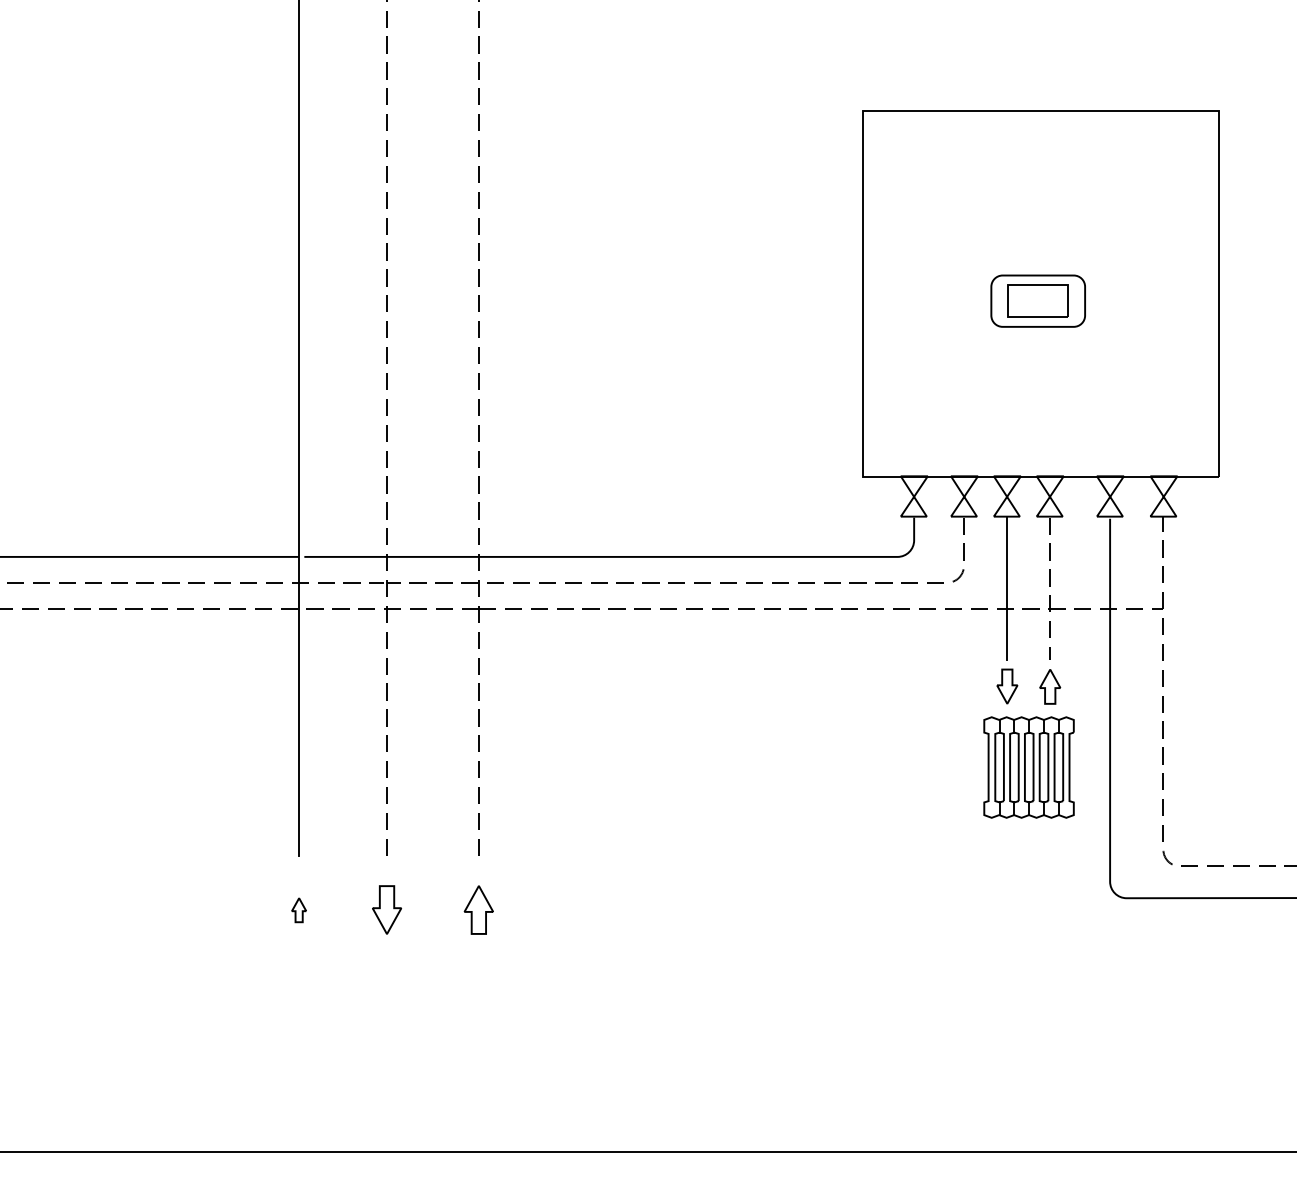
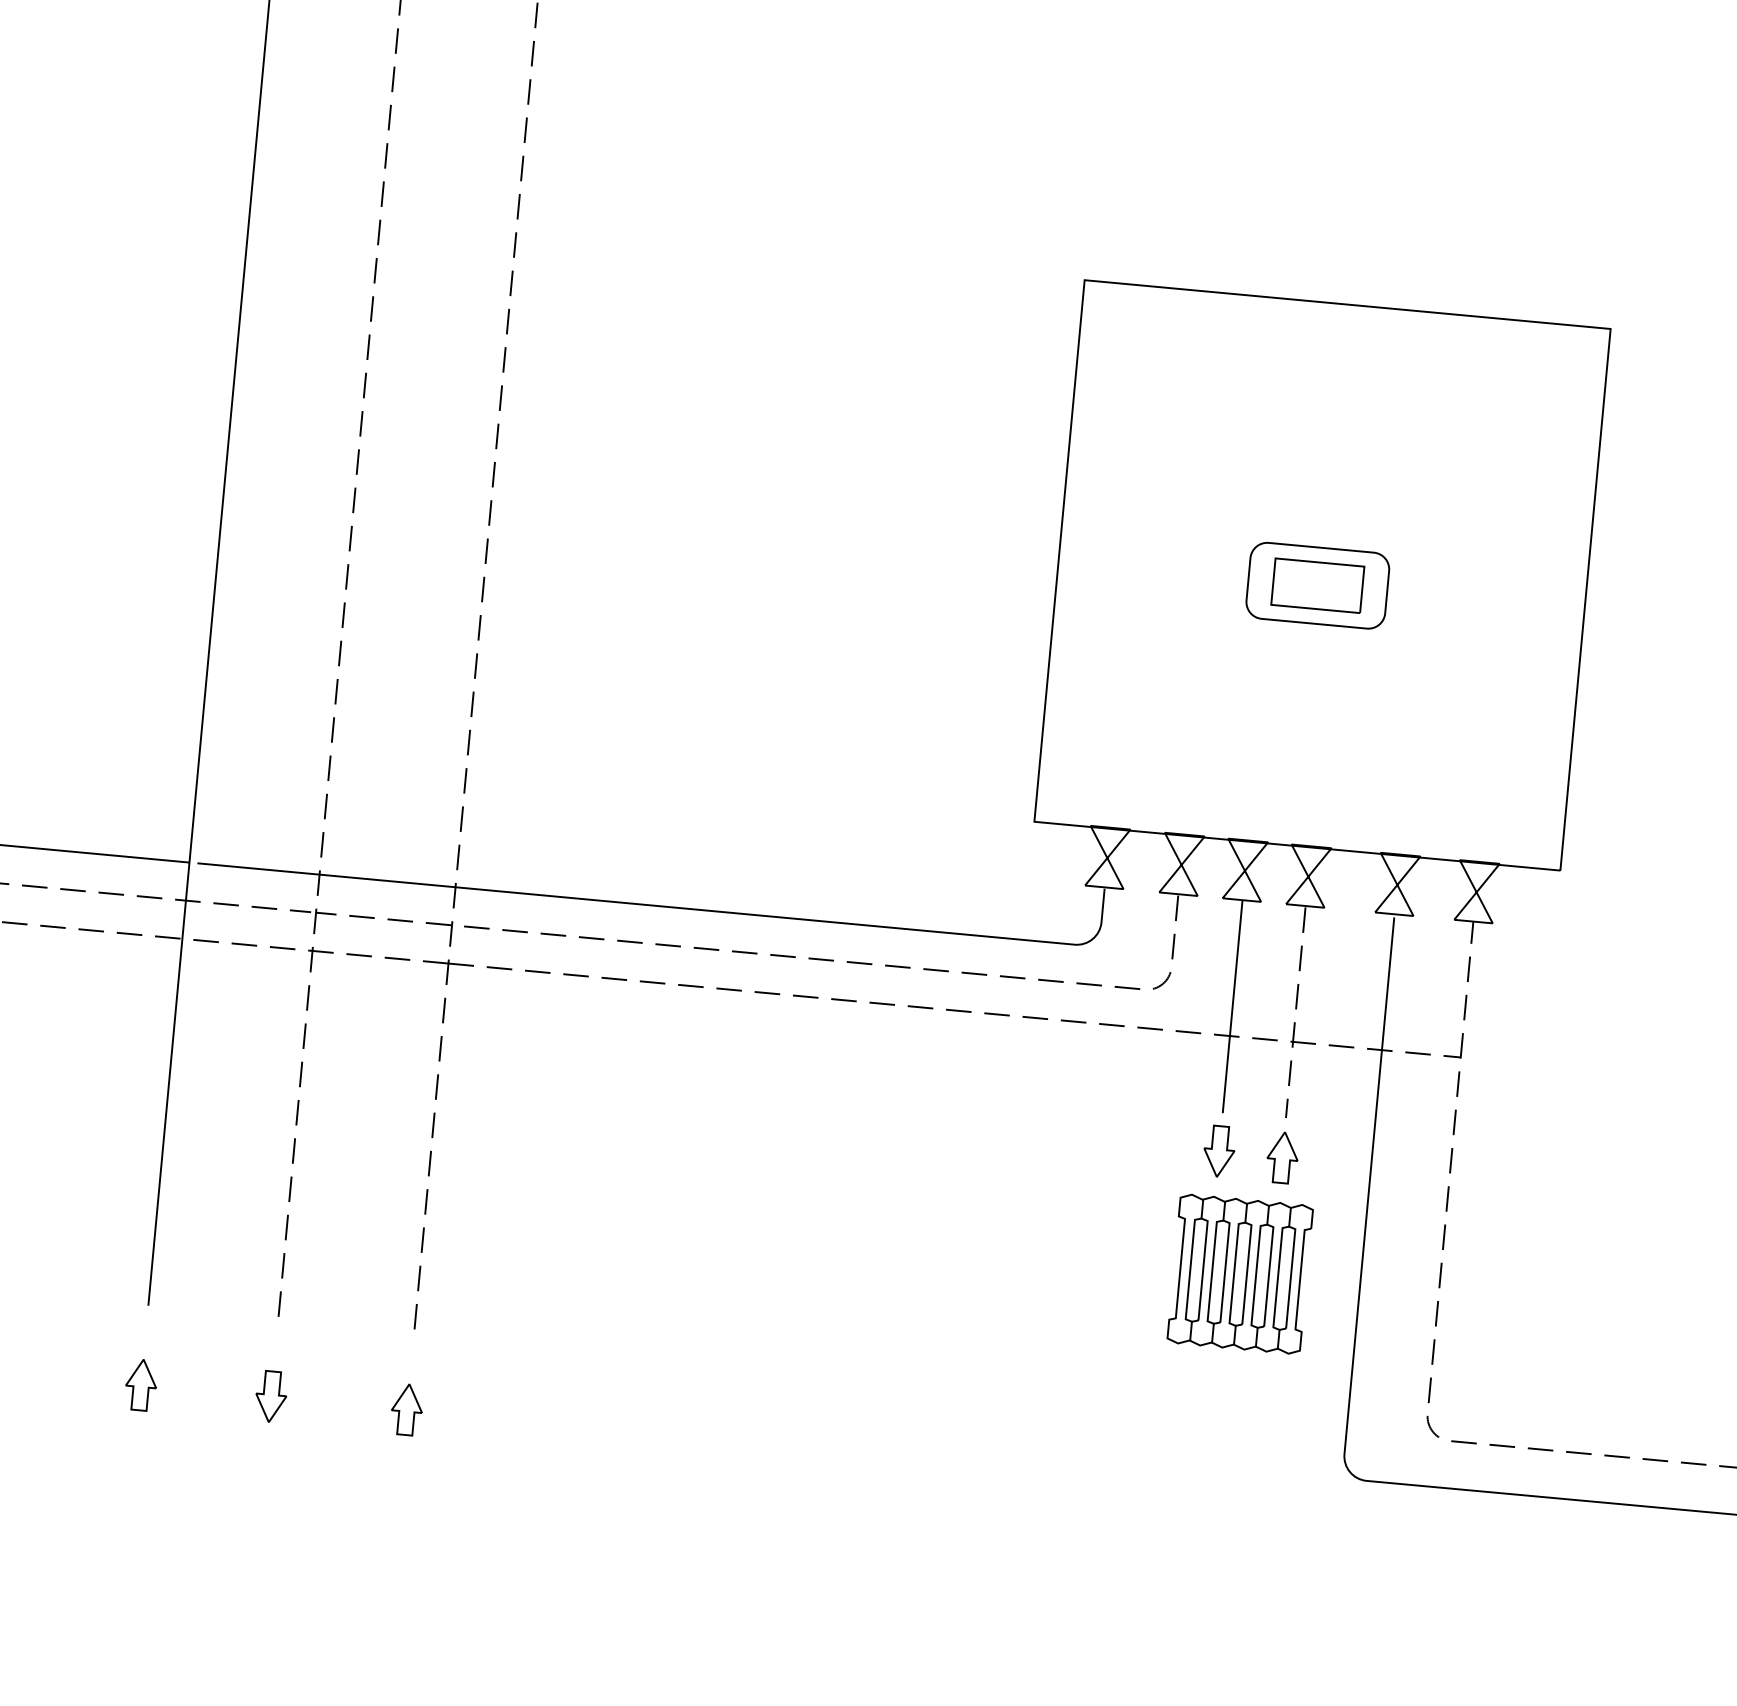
part: (386, 909) -> (270, 1395), size x0.71
part: (298, 910) -> (140, 1385), size x1.43
part: (478, 910) -> (406, 1410), size x0.71

